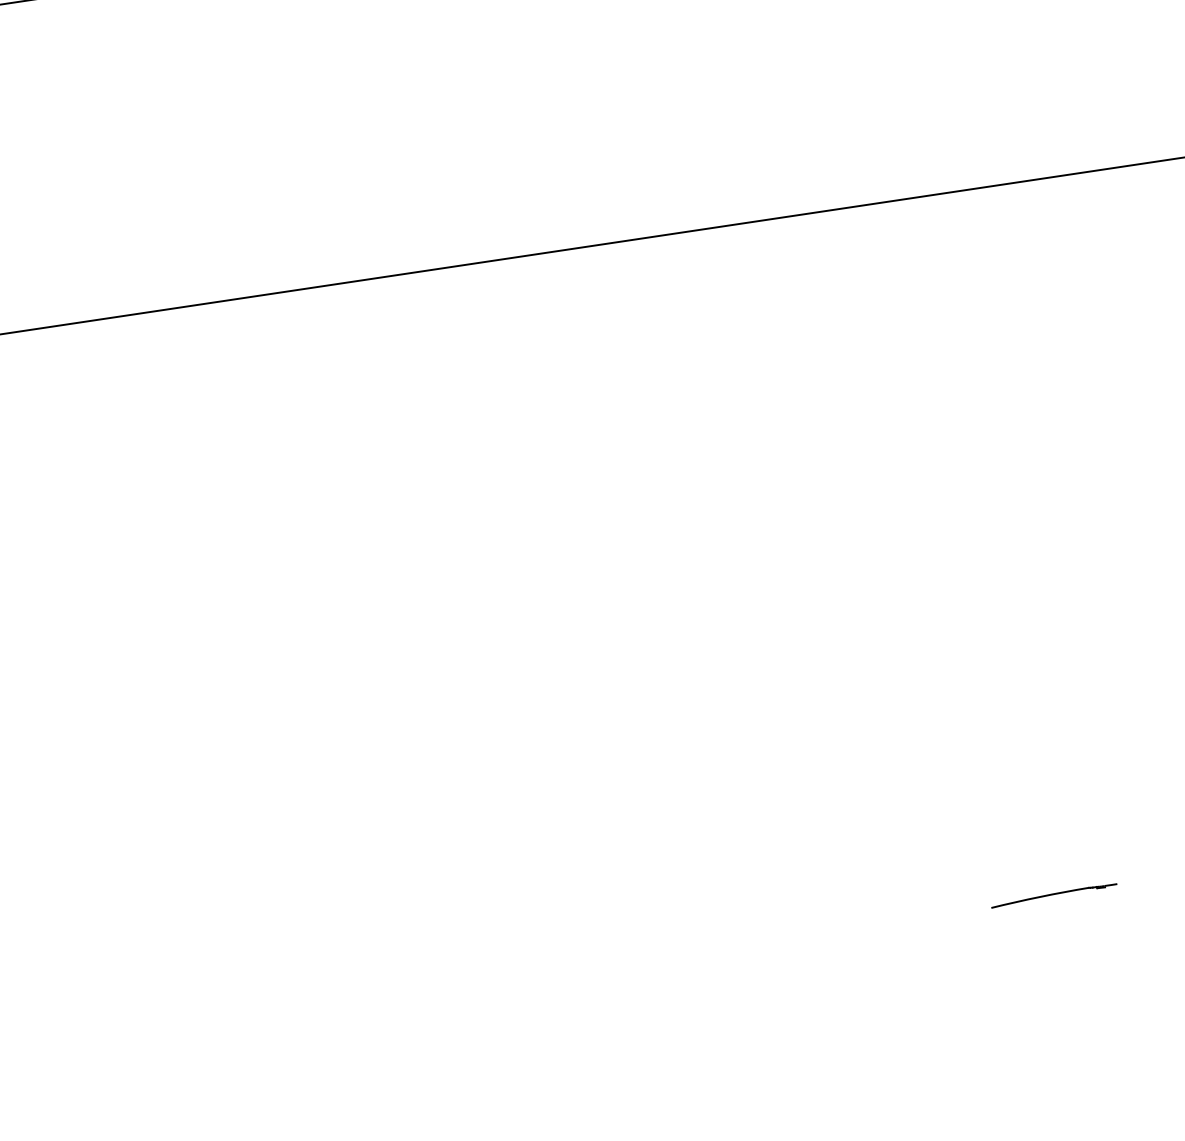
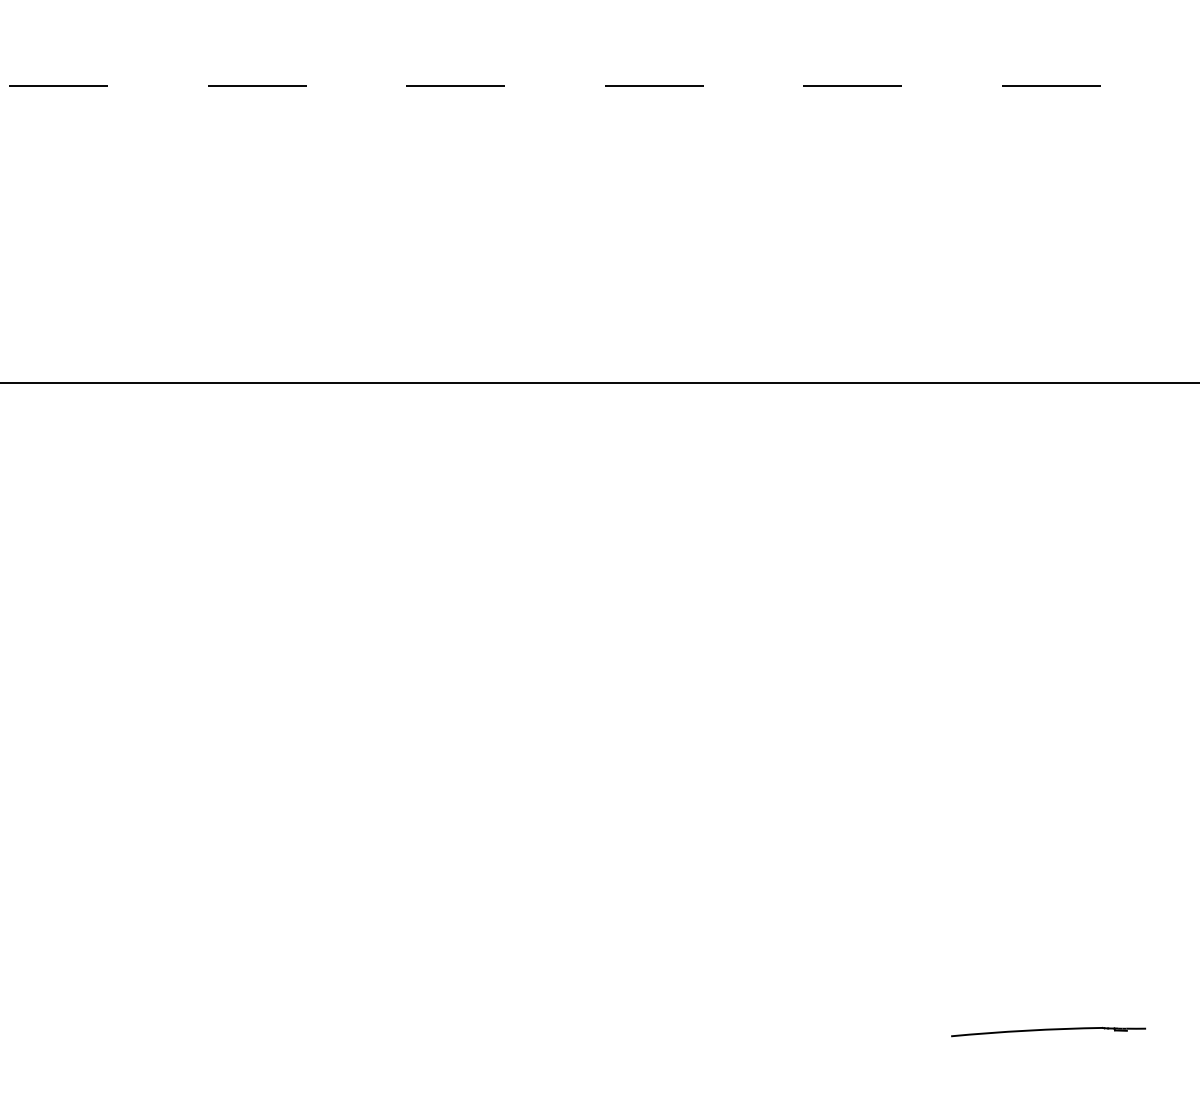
part: (1054, 896) -> (1048, 1032), size x1.67

